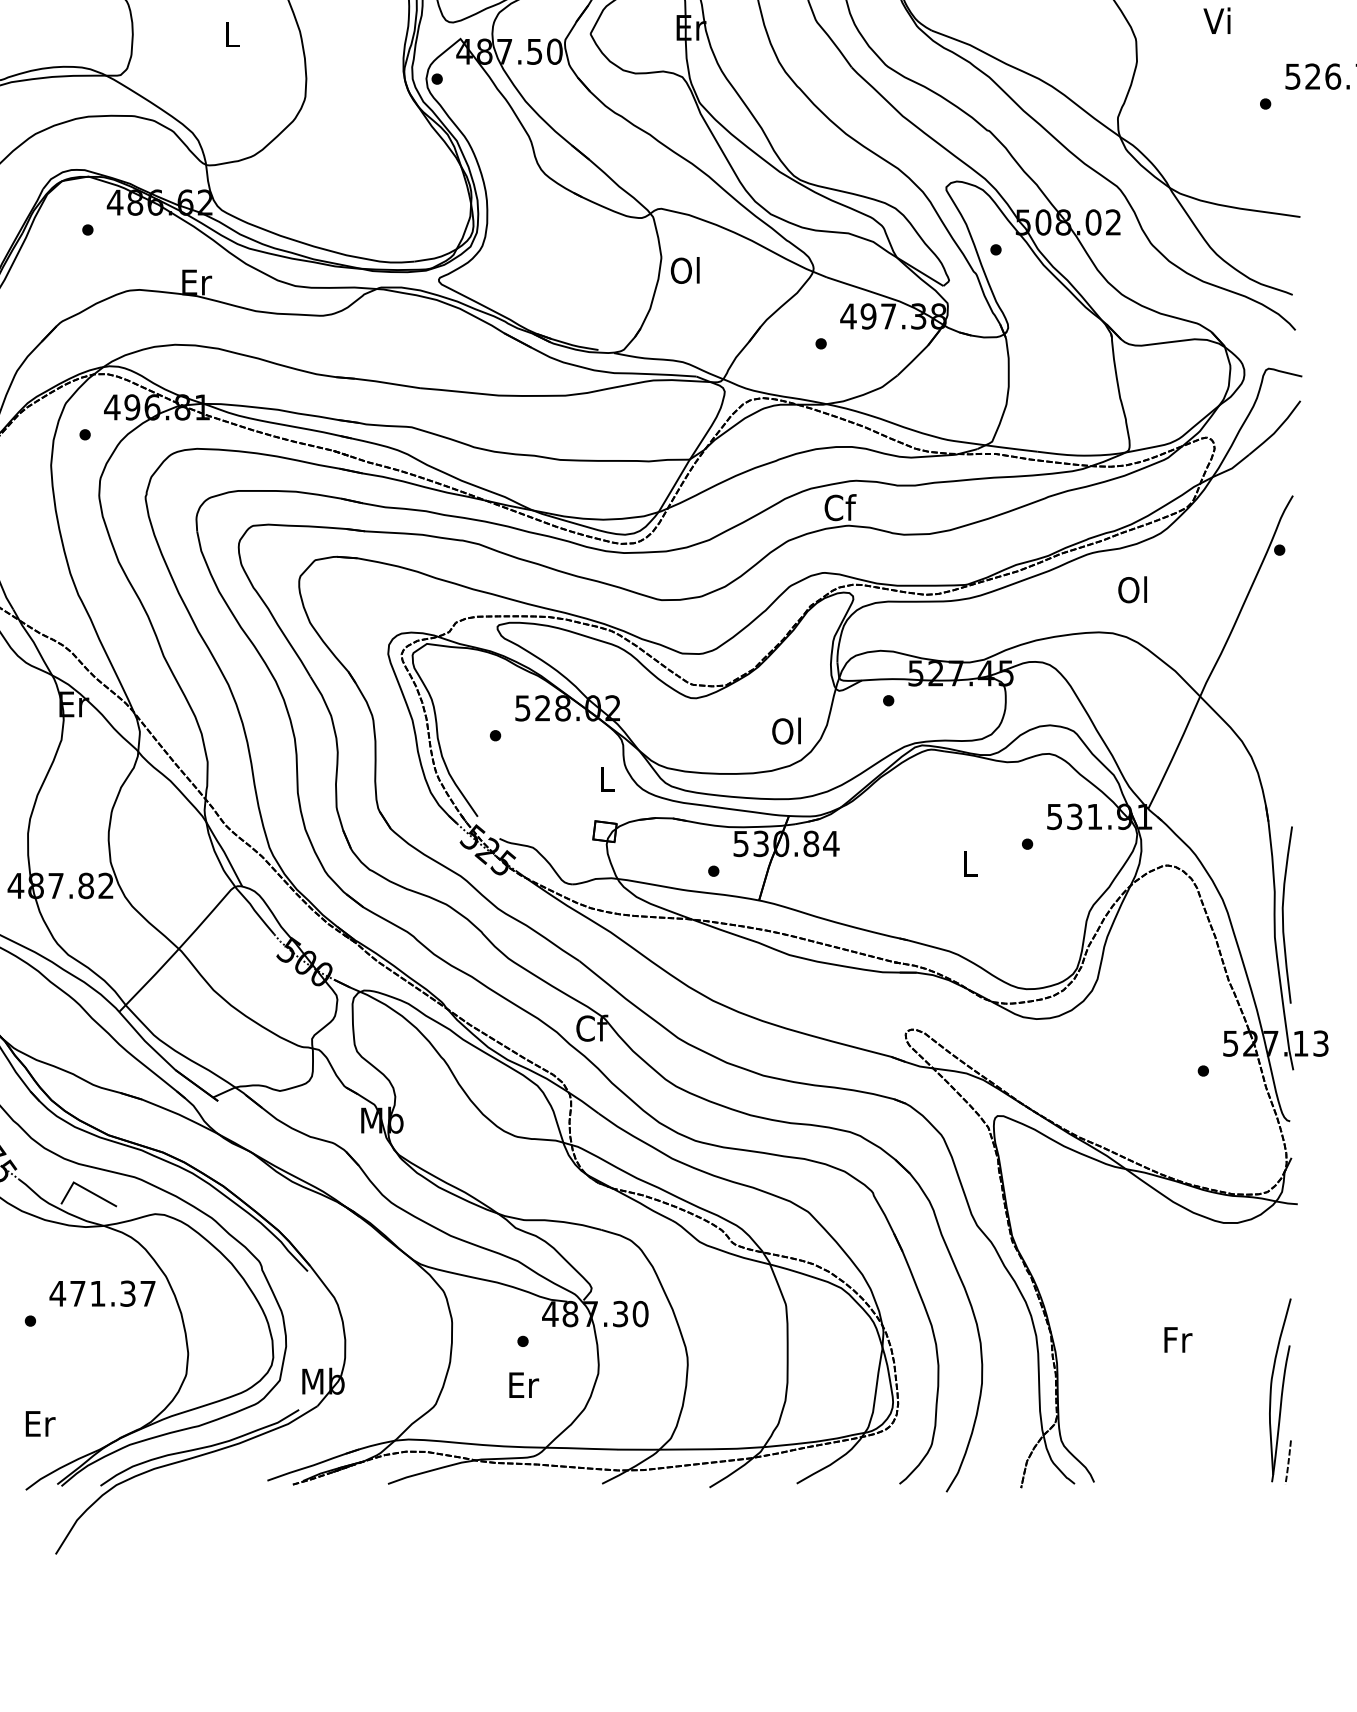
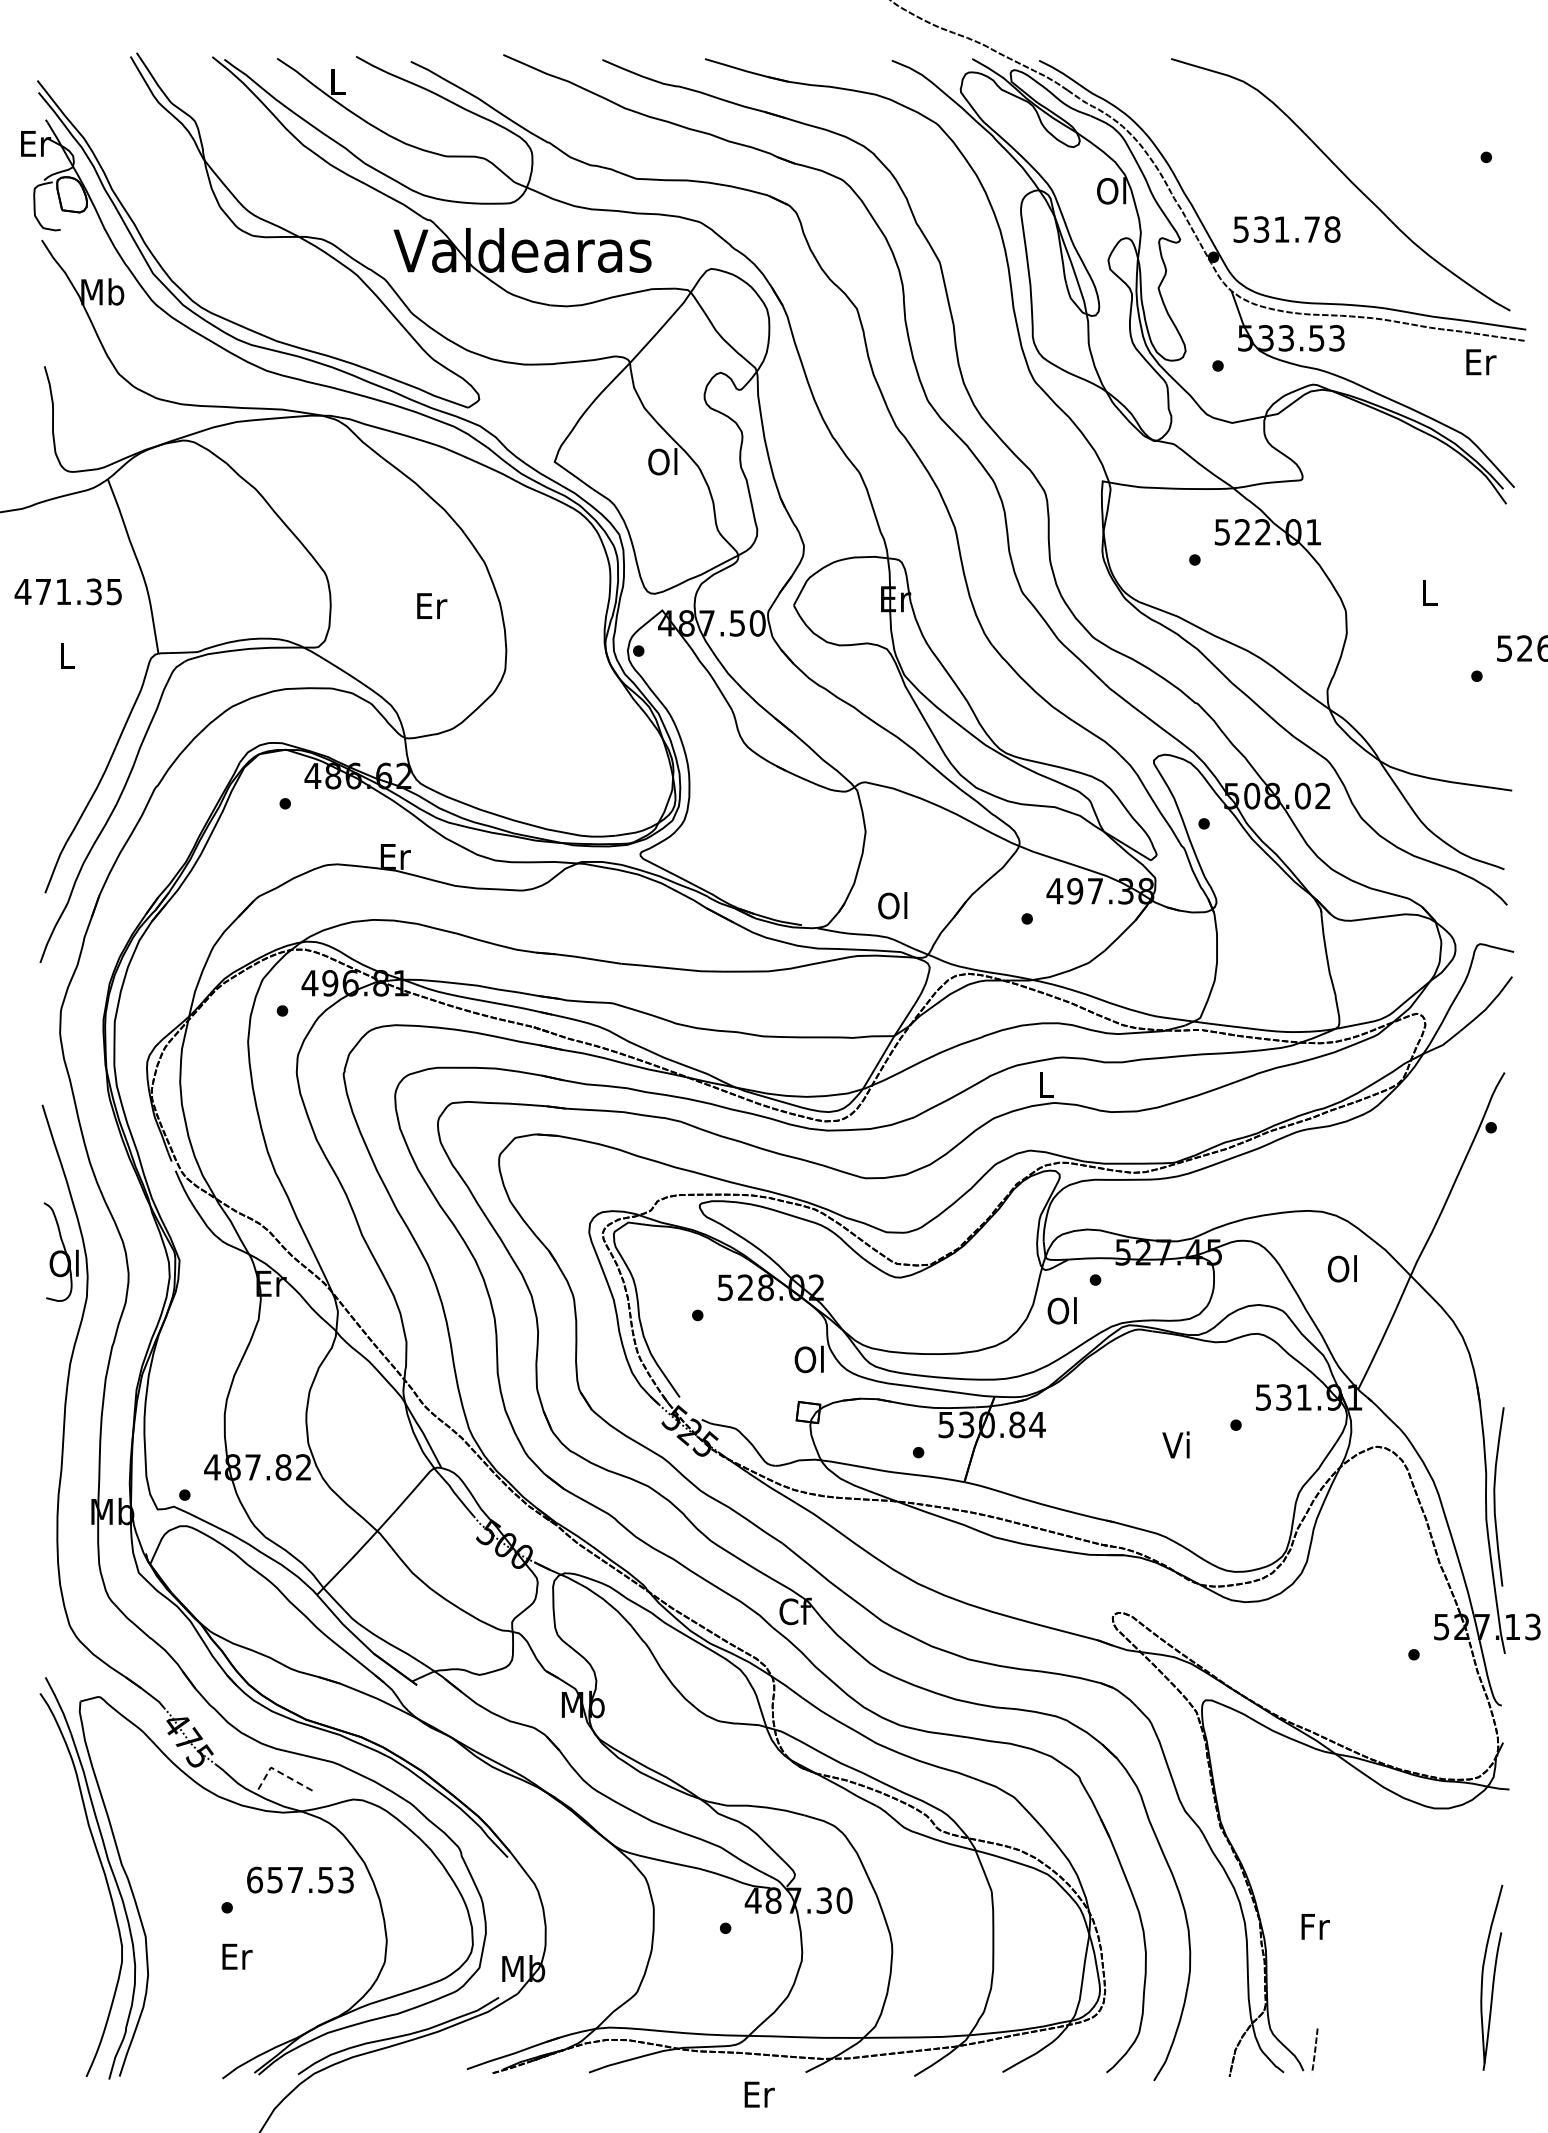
text: (1216, 20) -> (1427, 591), Vi -> L
text: (233, 34) -> (432, 605), L -> Er
text: (685, 270) -> (892, 905), moved
text: (840, 507) -> (1046, 1084), Cf -> L
text: (1131, 589) -> (1341, 1268), moved
text: (785, 730) -> (1061, 1310), moved
text: (604, 779) -> (808, 1359), L -> Ol
text: (967, 863) -> (1175, 1444), L -> Vi
line: (84, 1188) -> (281, 1773), solid -> dashed
text: (101, 1293) -> (299, 1879), 471.37 -> 657.53
text: (1178, 1339) -> (1315, 1926), moved
text: (523, 1385) -> (759, 2094), moved
text: (40, 1423) -> (237, 1956), moved
line: (1287, 1461) -> (1314, 2049), moved

